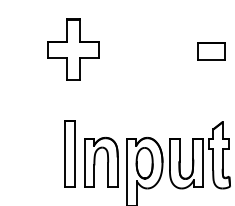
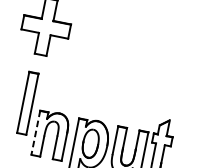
part: (211, 51) -> (172, 53), removed
part: (69, 153) -> (27, 102), moved
line: (84, 163) -> (35, 133), solid -> dashed

